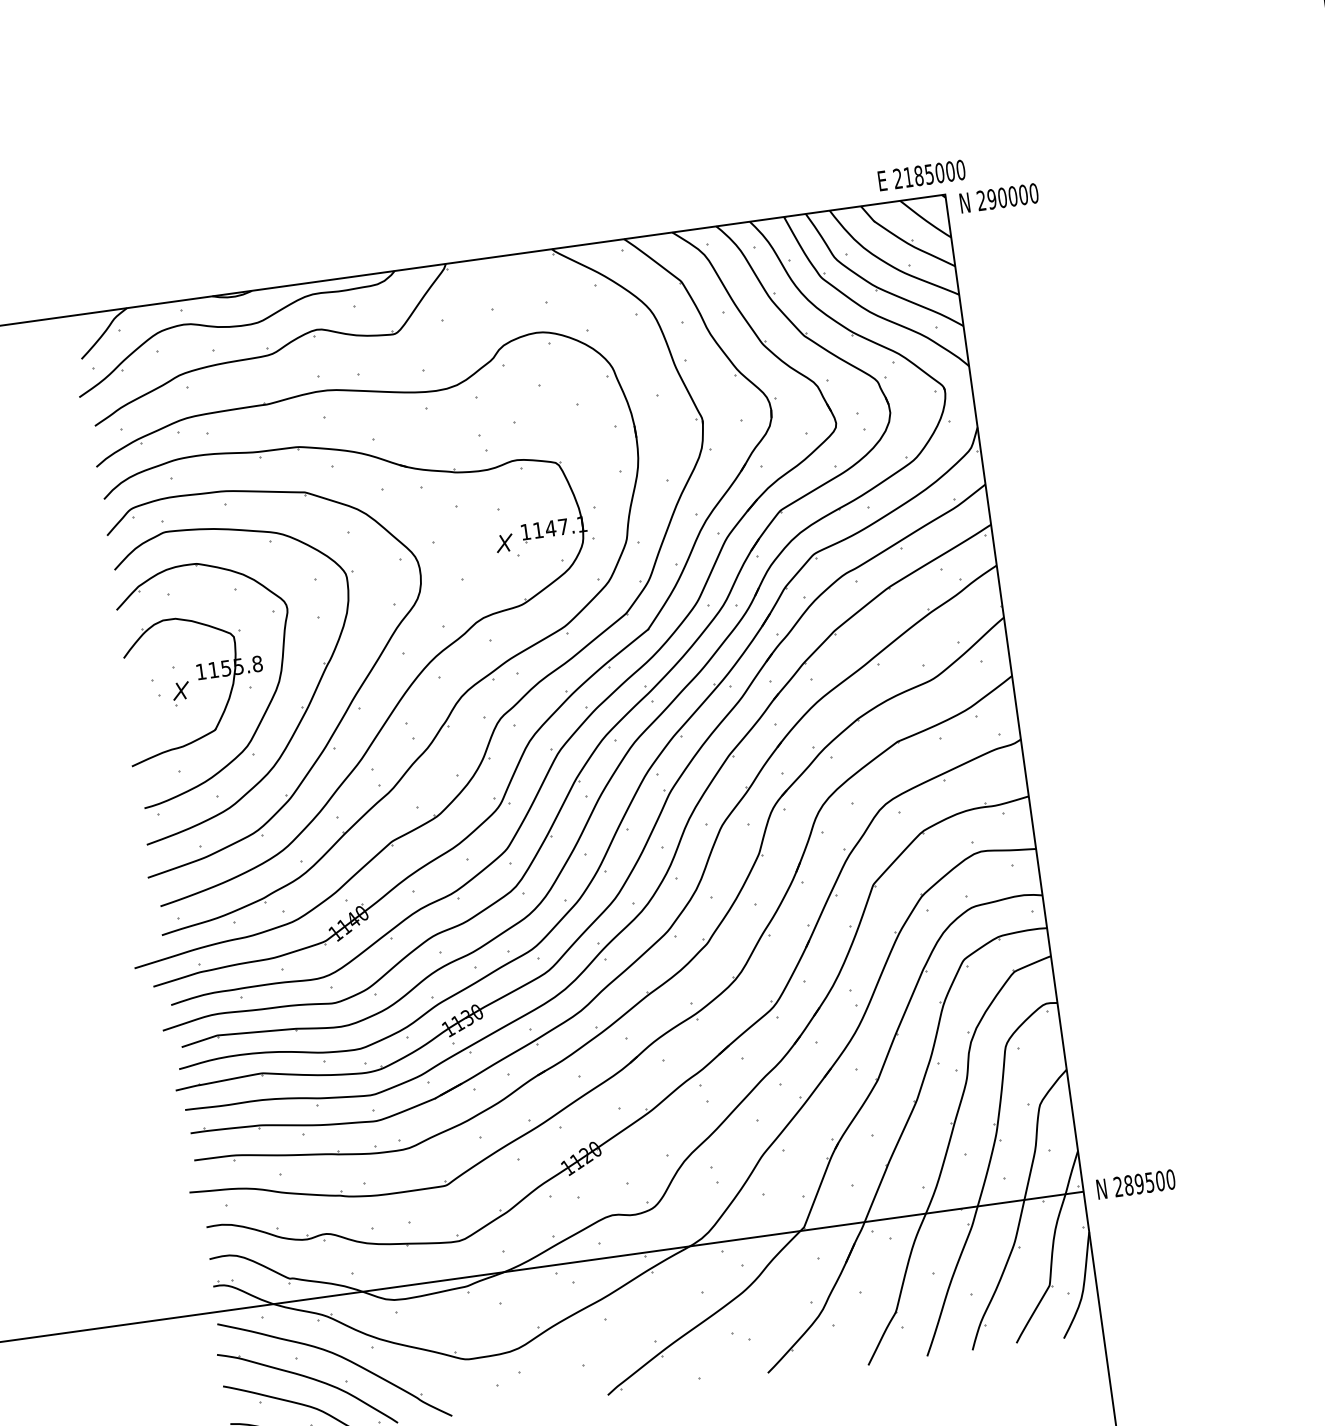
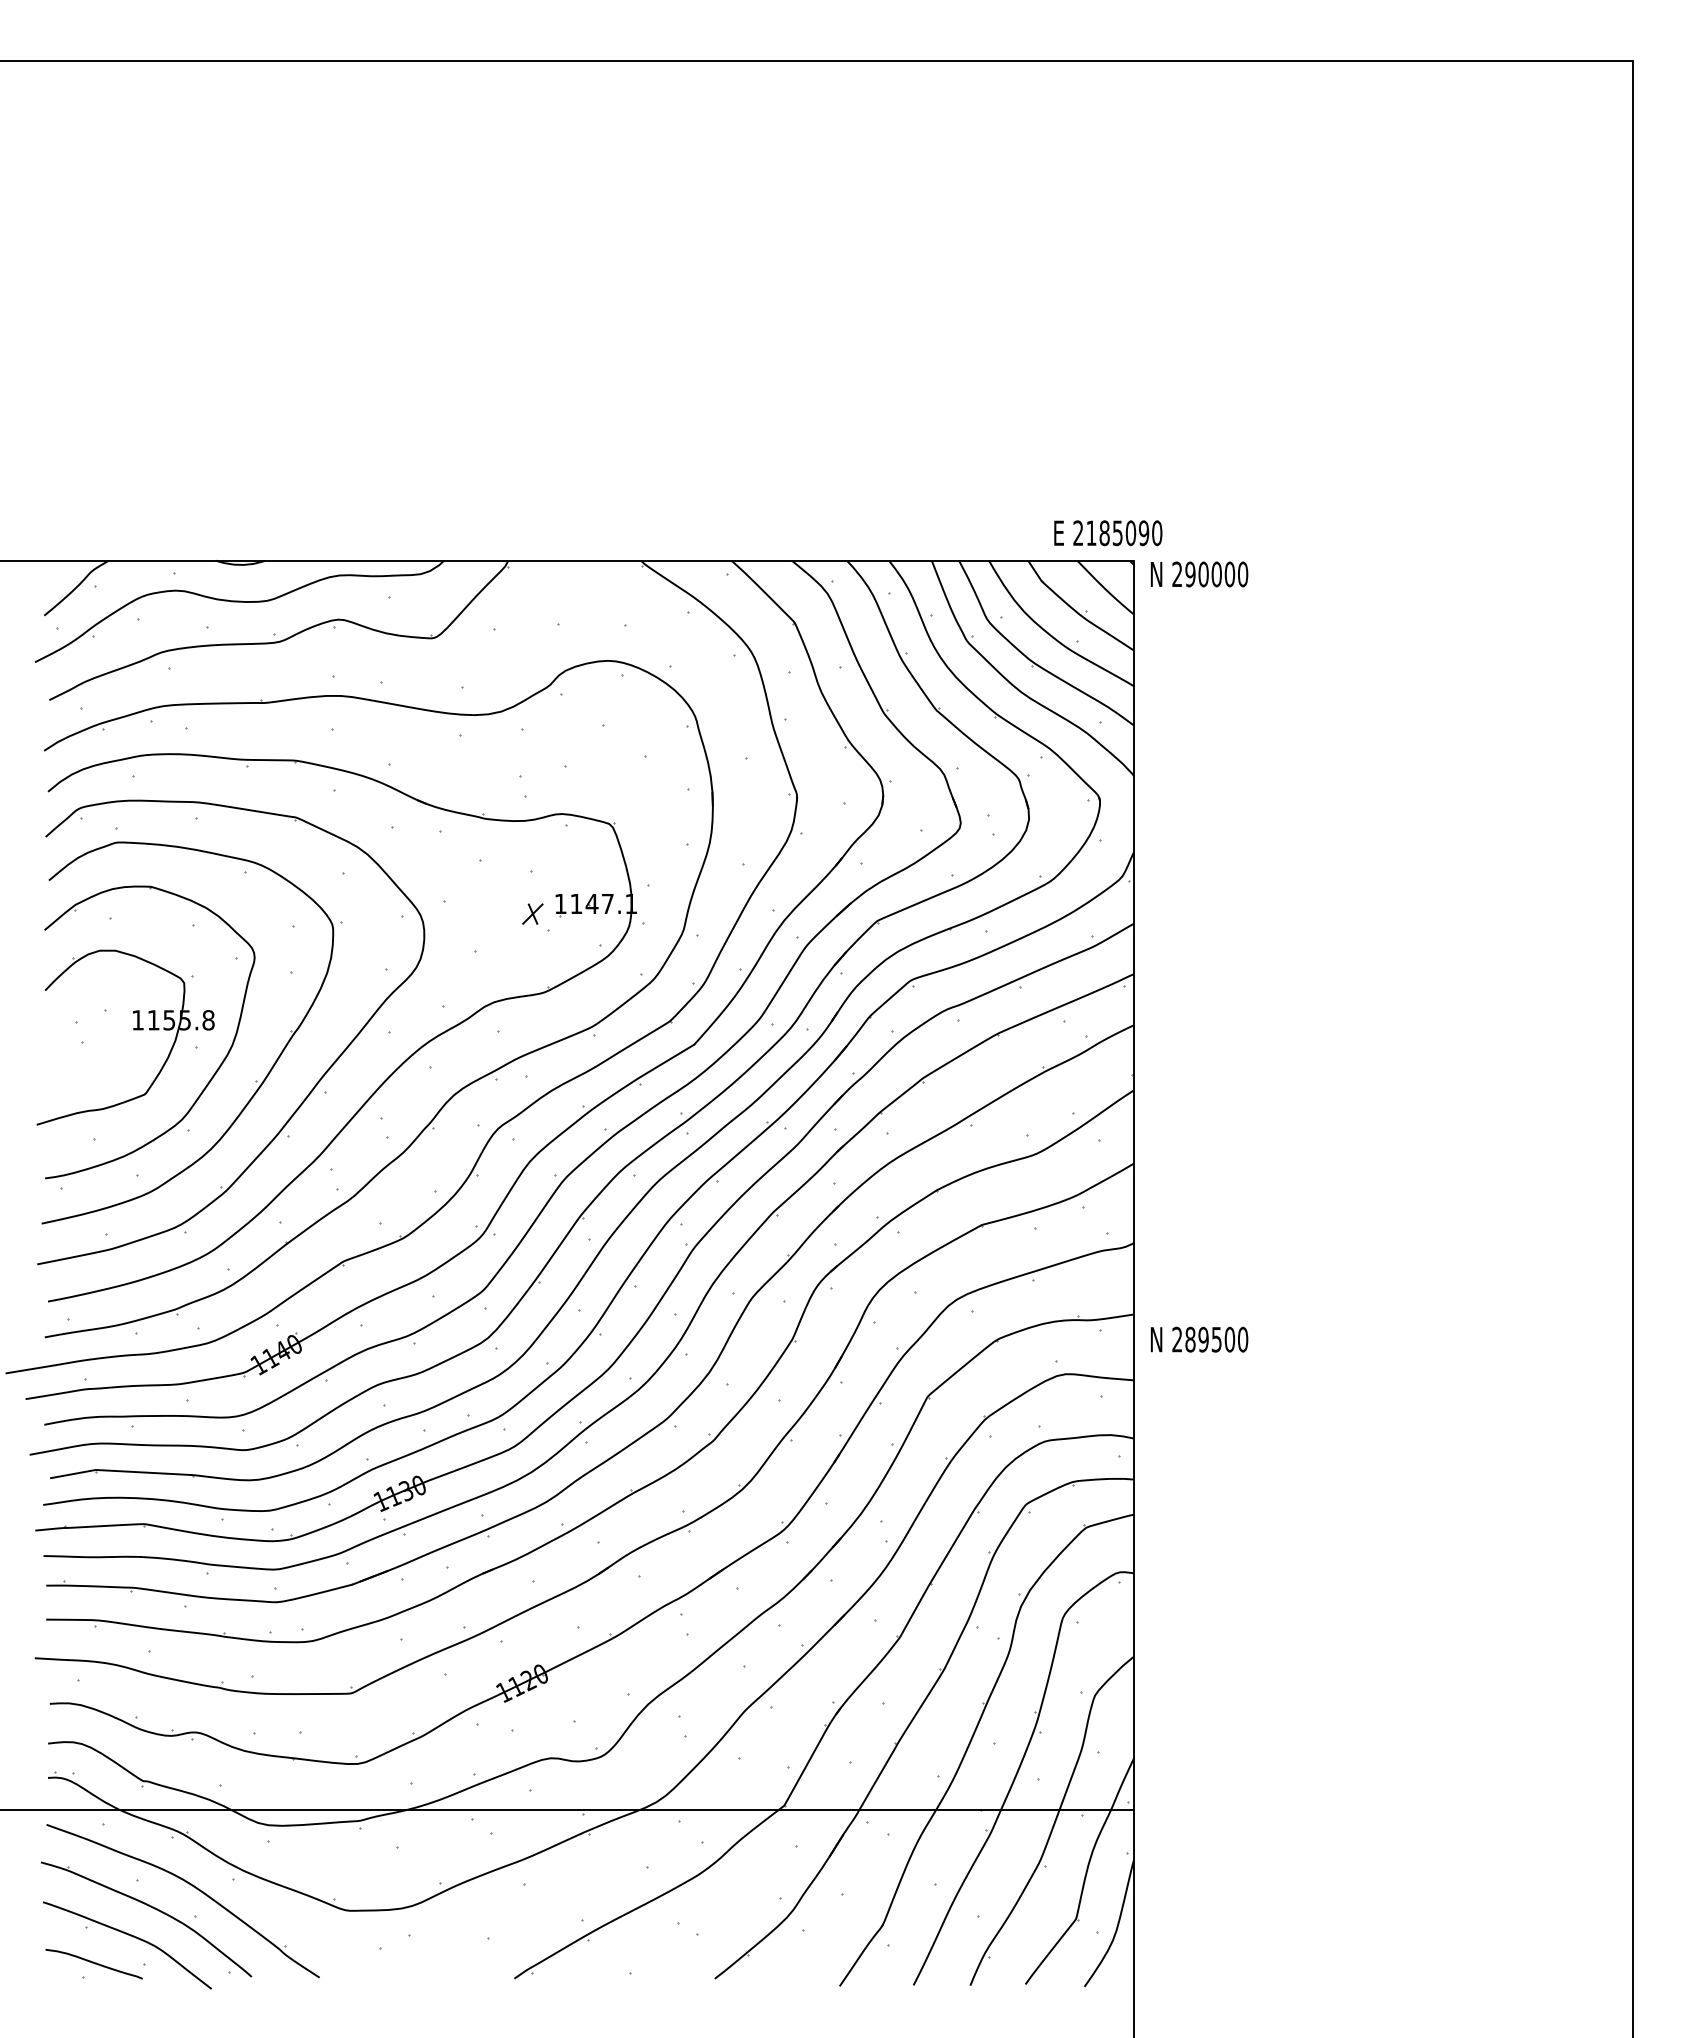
text: (949, 171) -> (1143, 533), 2185000 -> 2185090
part: (180, 693) -> (109, 1043), removed
text: (1136, 1184) -> (1199, 1339), moved

